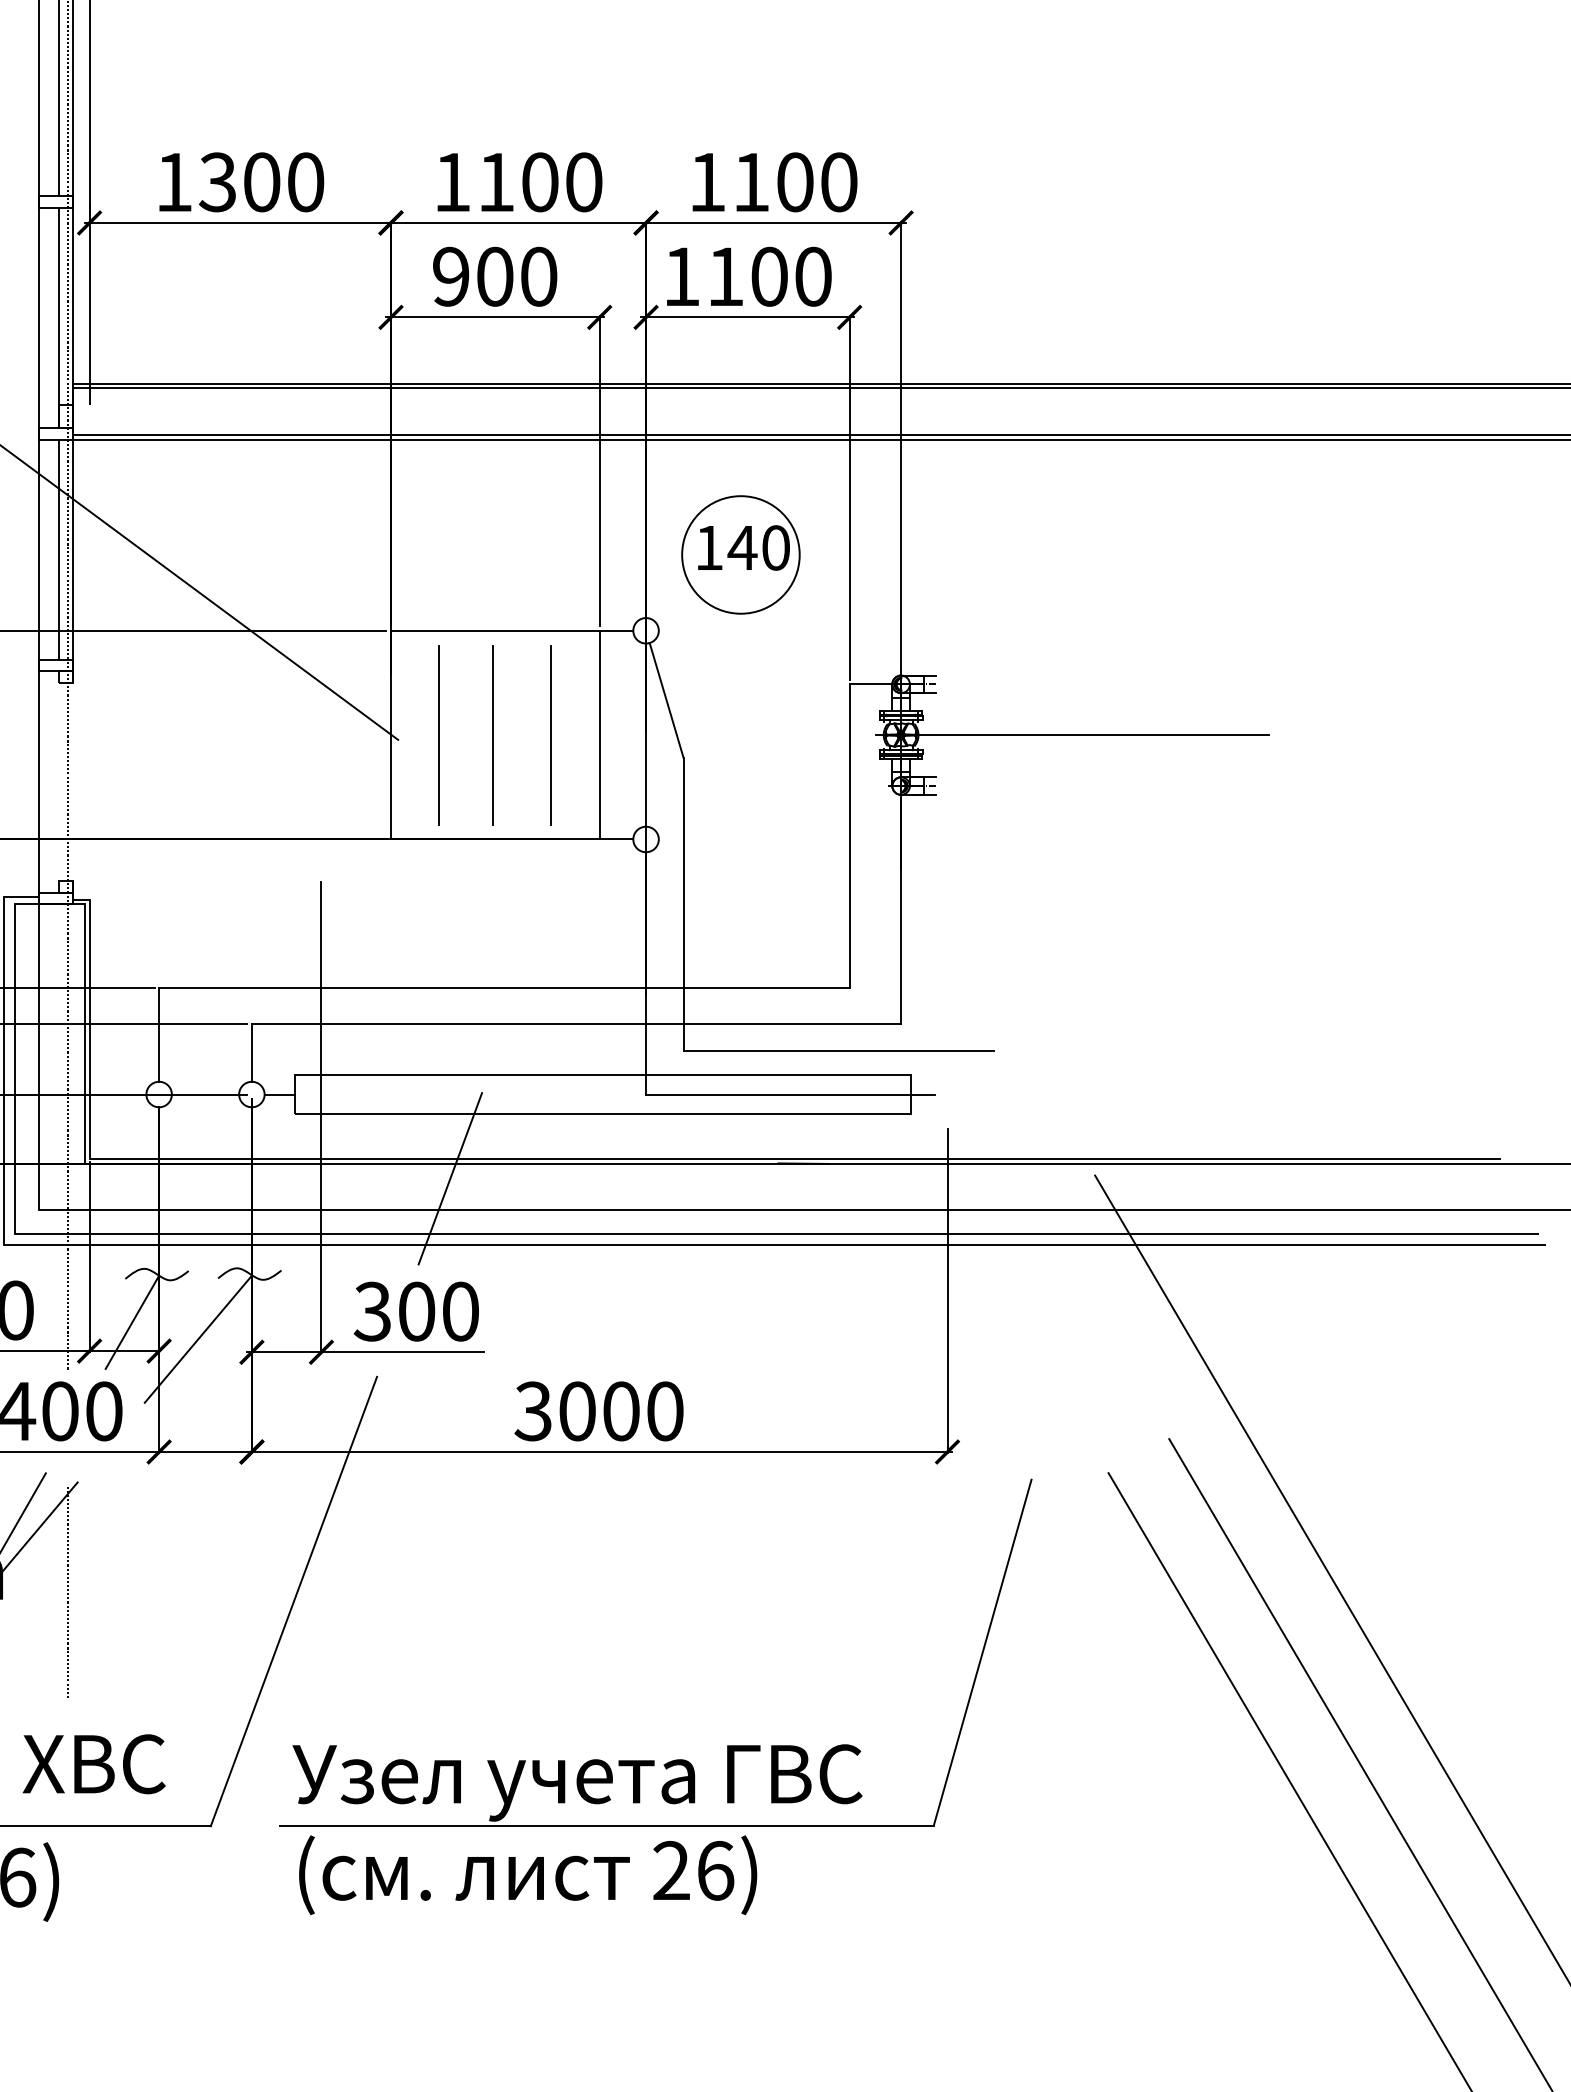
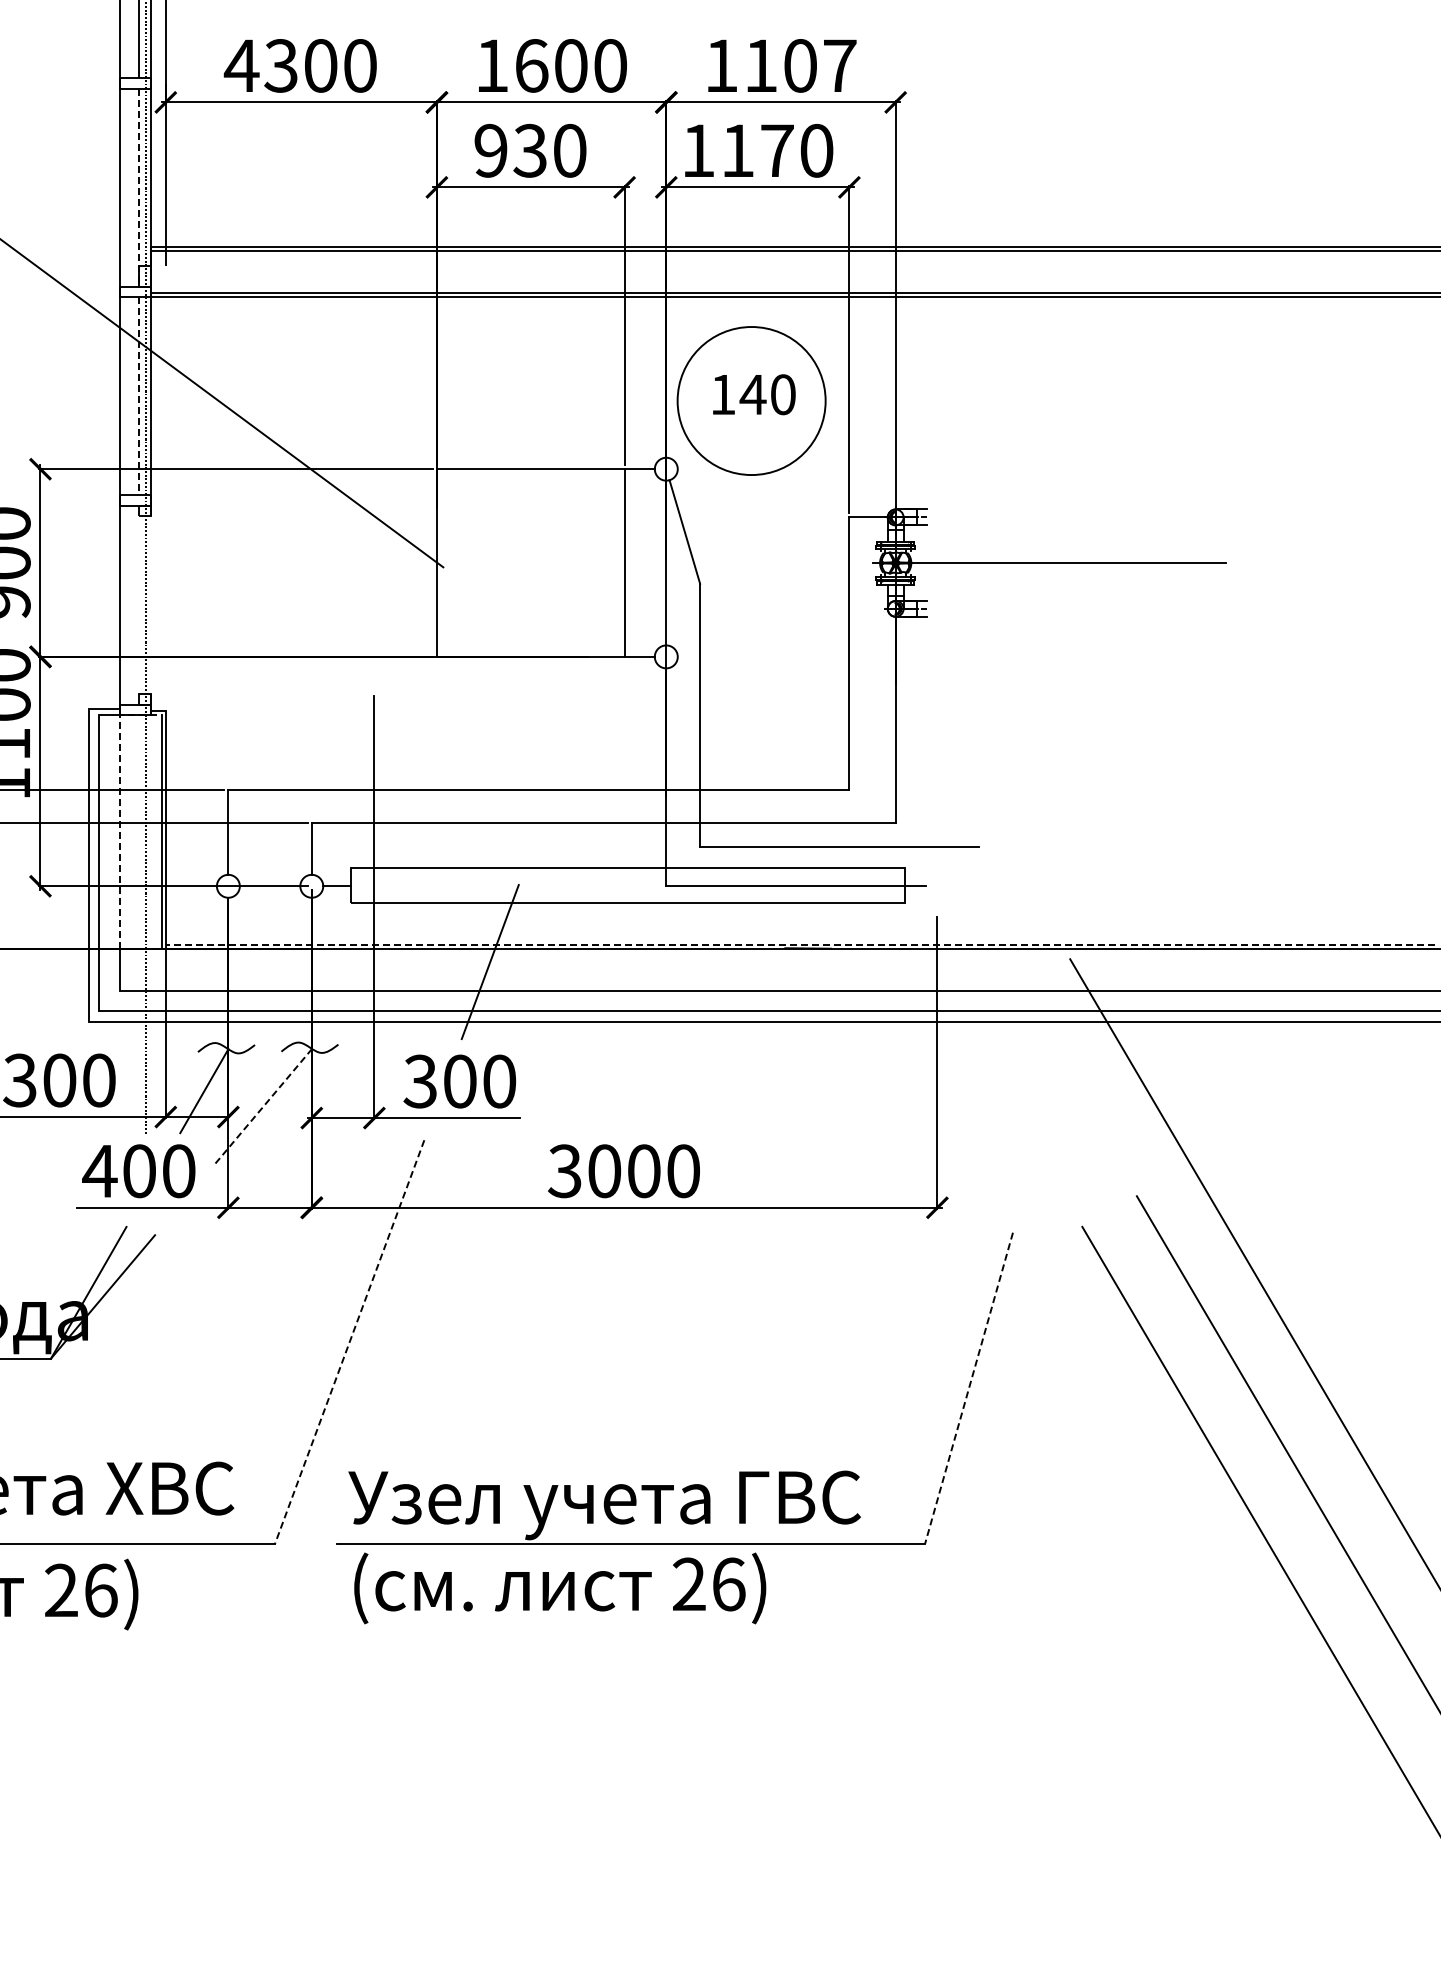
text: (173, 181) -> (241, 65), 1300 -> 4300
text: (497, 181) -> (532, 65), 1100 -> 1600
text: (839, 181) -> (840, 65), 1100 -> 1107
text: (493, 276) -> (529, 150), 900 -> 930
text: (769, 276) -> (777, 150), 1100 -> 1170
line: (59, 318) -> (138, 188), solid -> dashed
line: (59, 549) -> (138, 396), solid -> dashed
circle: (740, 554) -> (751, 400), size x1.4
line: (438, 735) -> (479, 563), removed
line: (493, 735) -> (529, 563), removed
line: (550, 735) -> (580, 563), removed
line: (38, 1010) -> (119, 810), solid -> dashed
line: (794, 1159) -> (799, 944), solid -> dashed
line: (198, 1339) -> (263, 1106), solid -> dashed
line: (68, 1590) -> (146, 1332), removed
line: (293, 1601) -> (349, 1342), solid -> dashed
line: (983, 1652) -> (969, 1388), solid -> dashed

